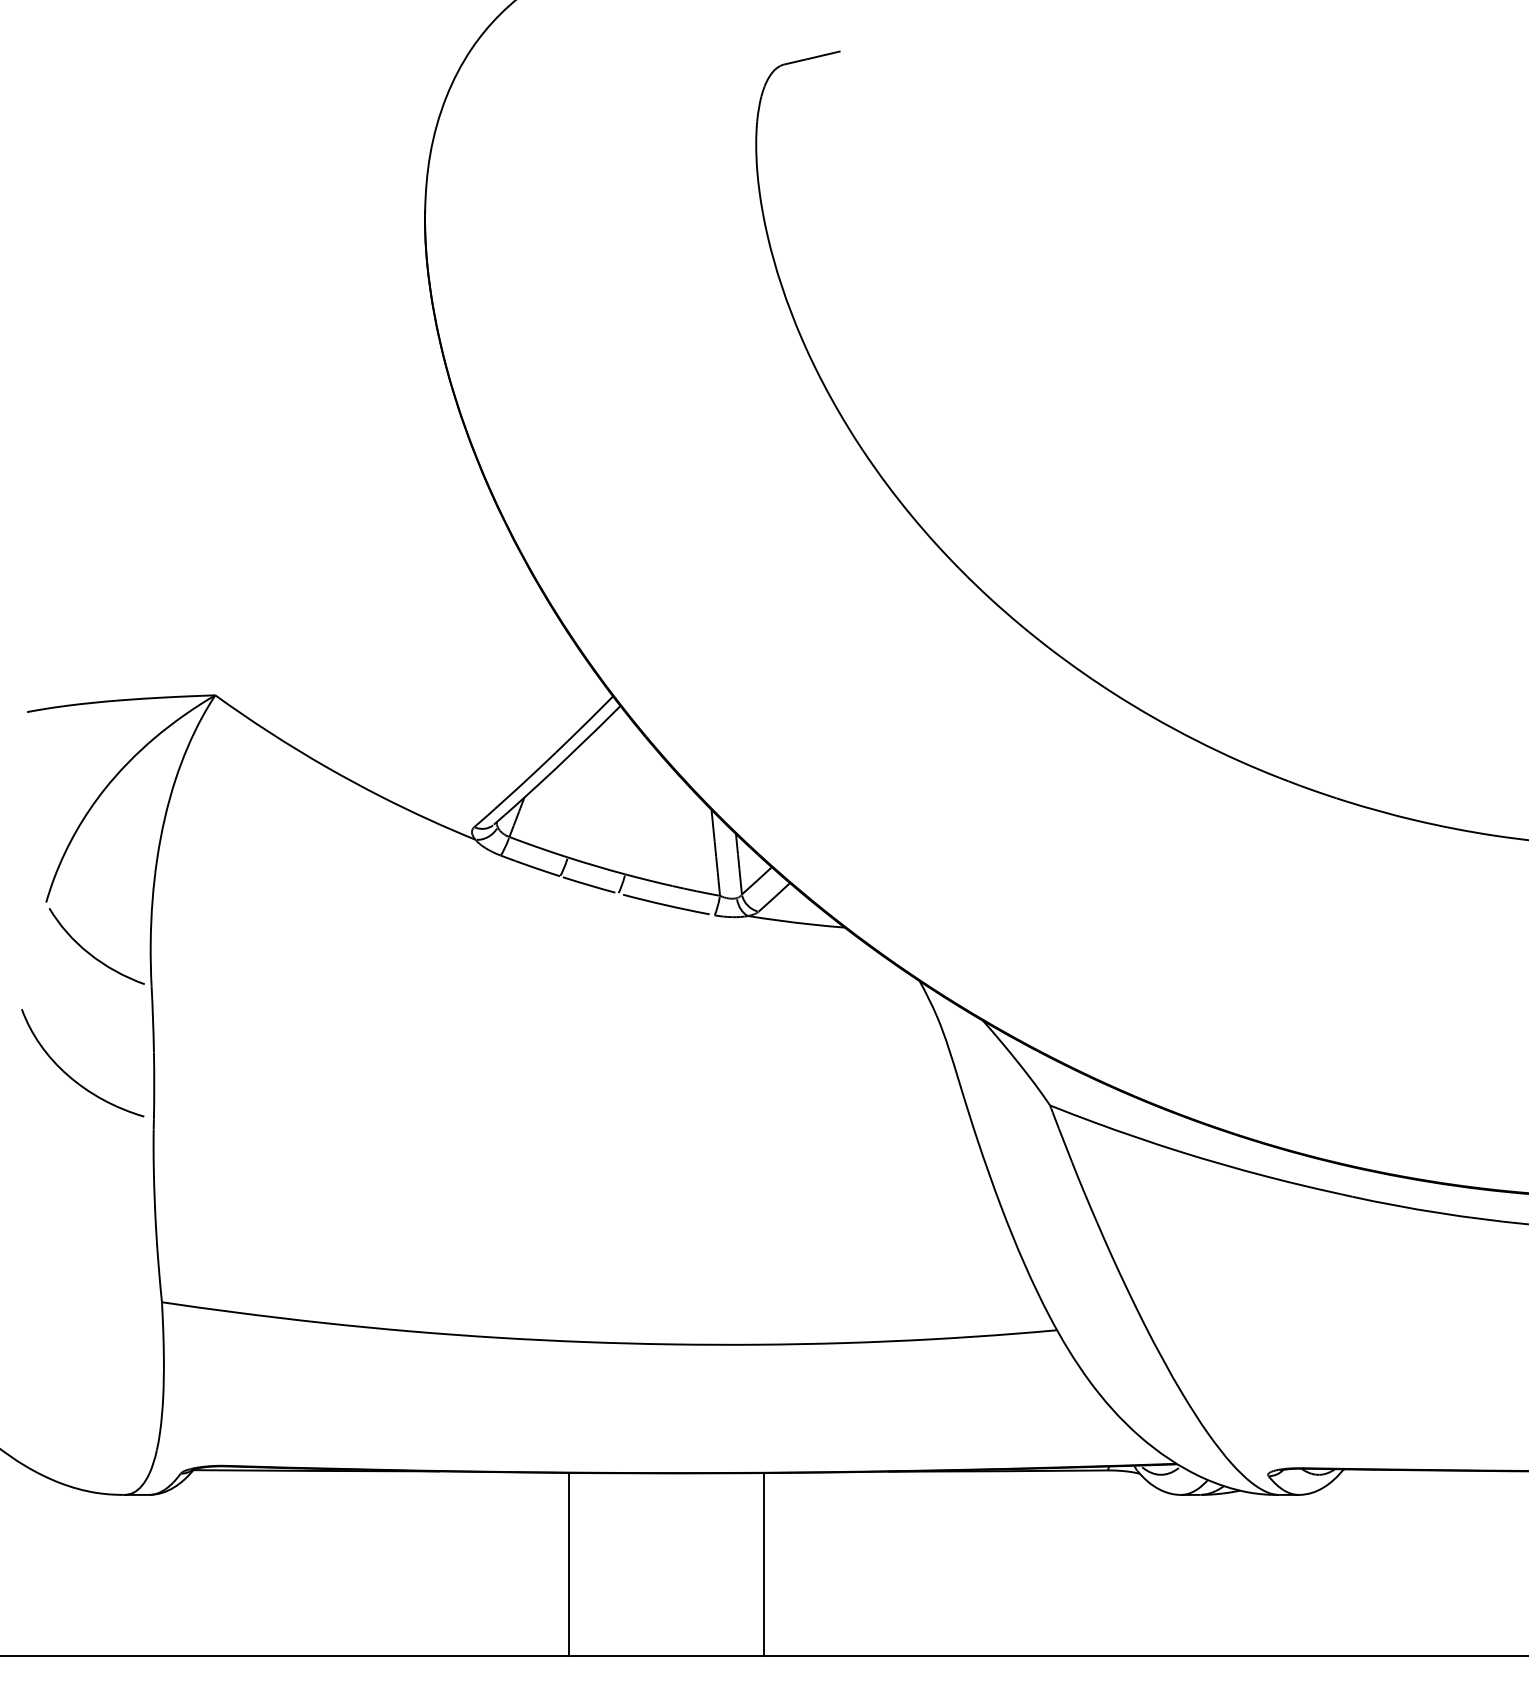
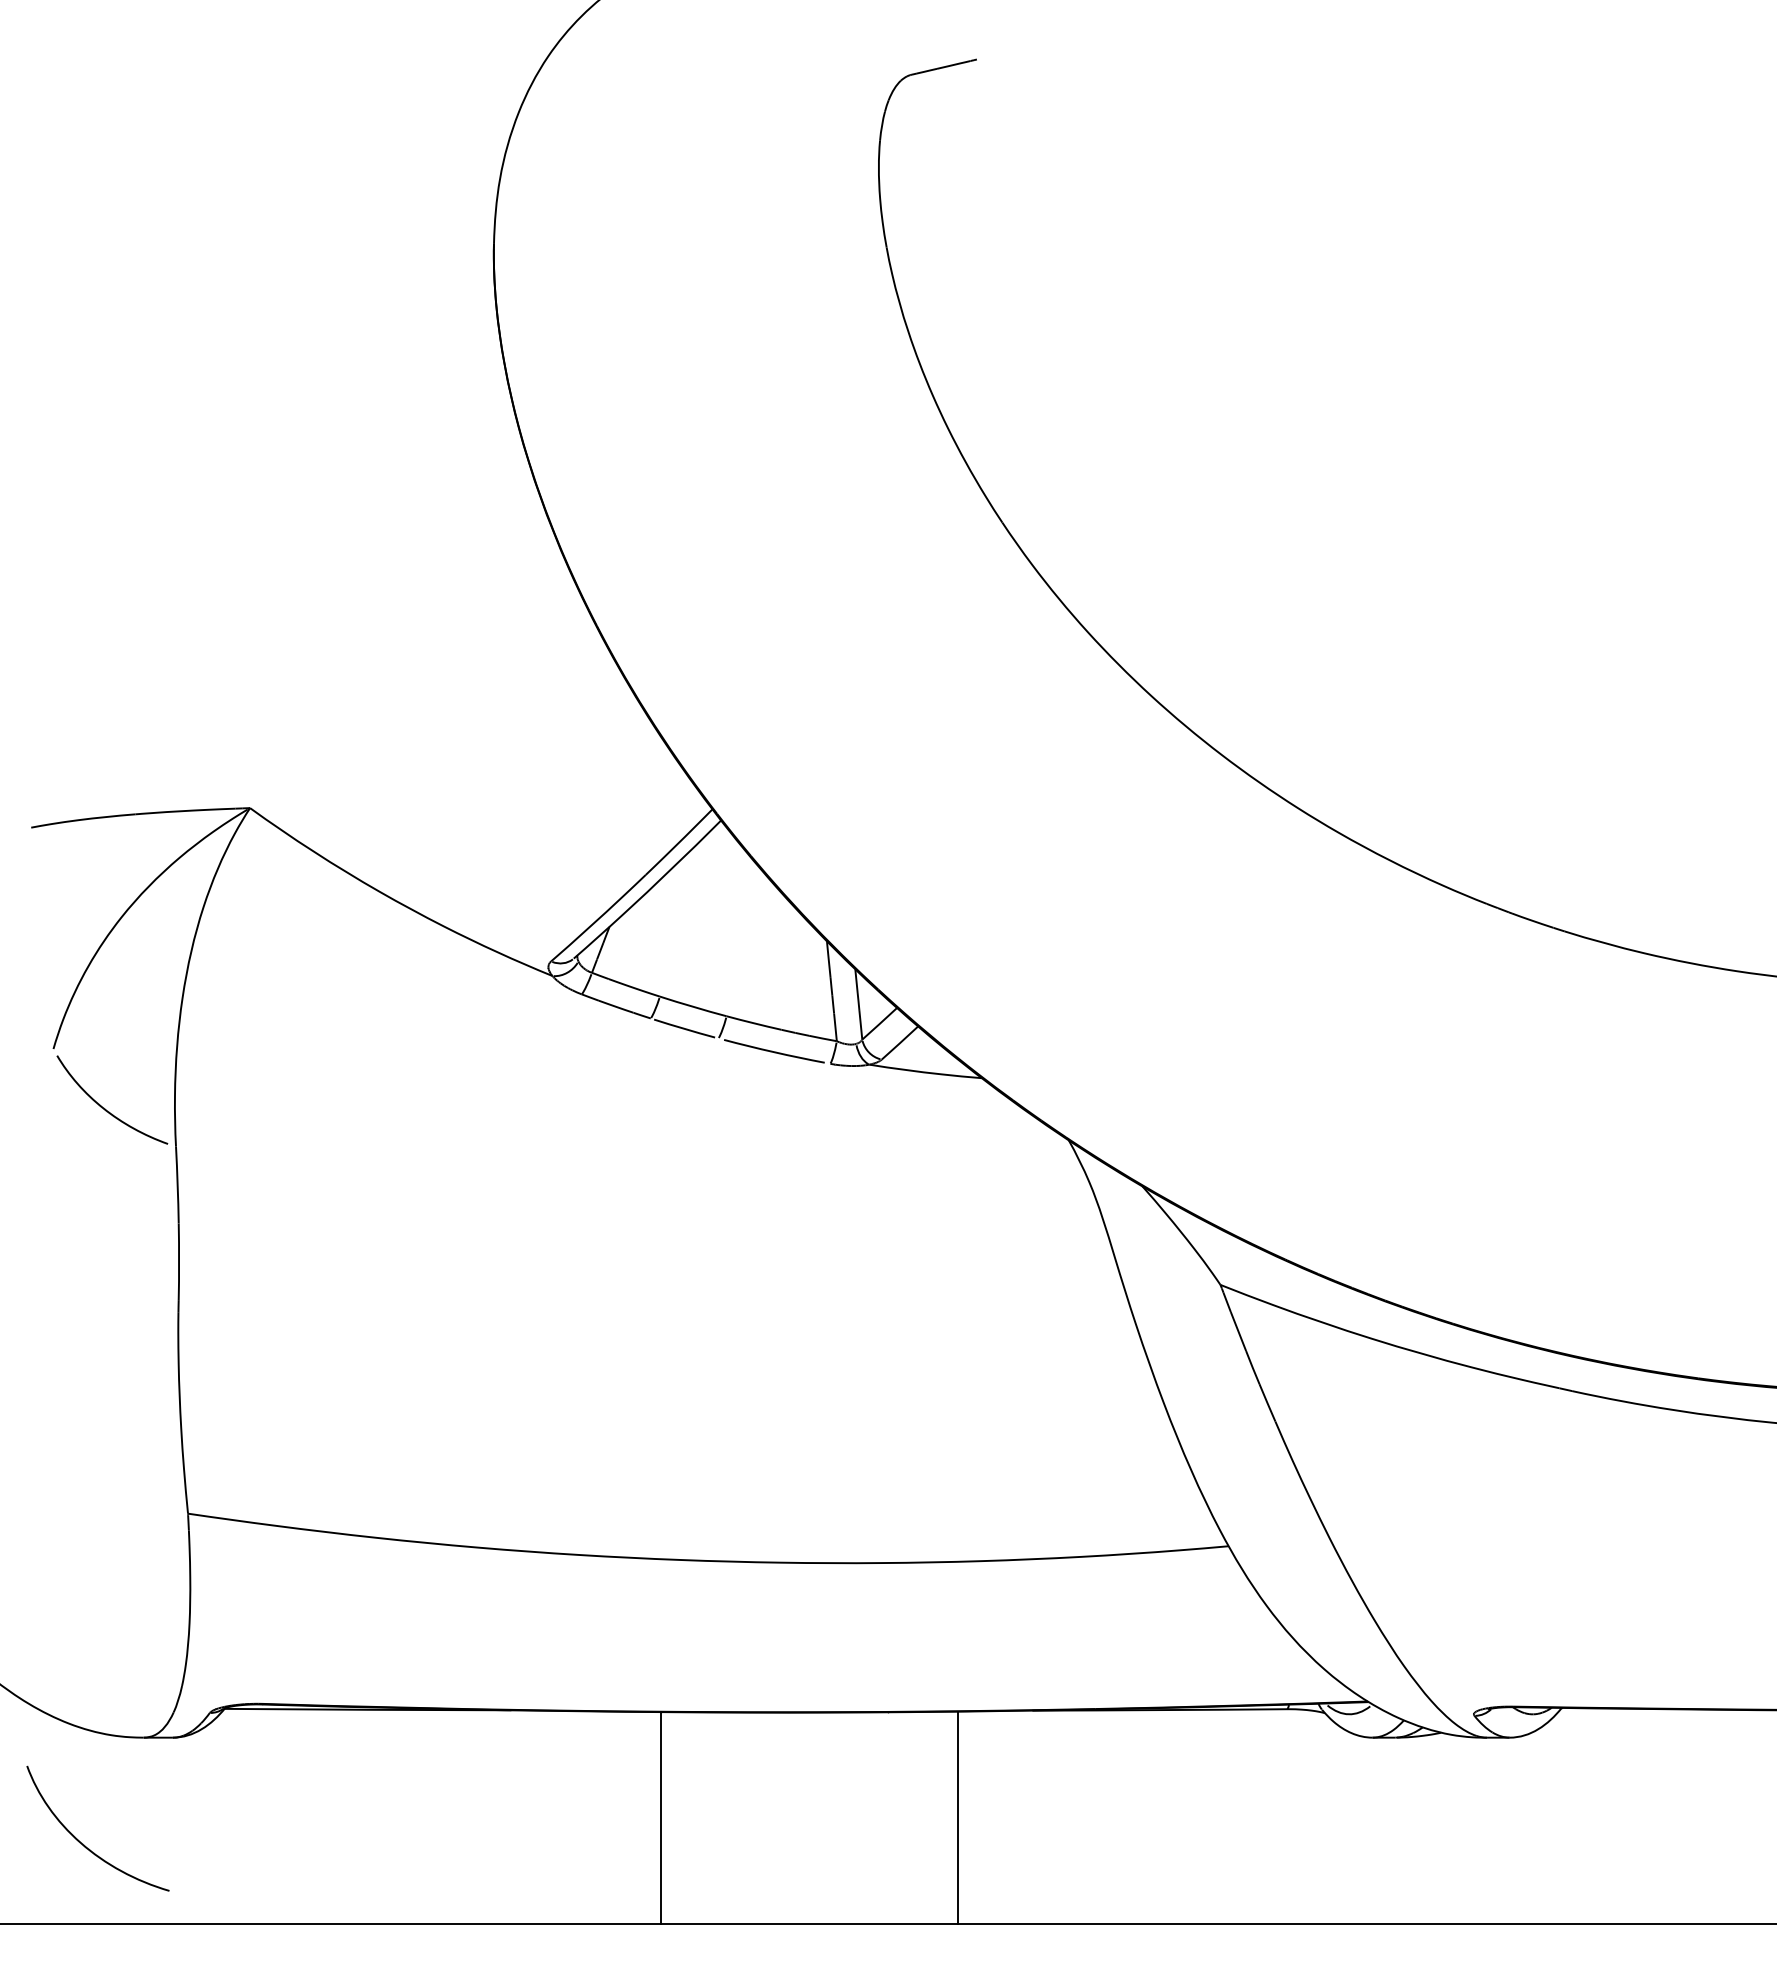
curve: (71, 1076) -> (84, 1844), moved
line: (764, 1564) -> (958, 1818), moved

